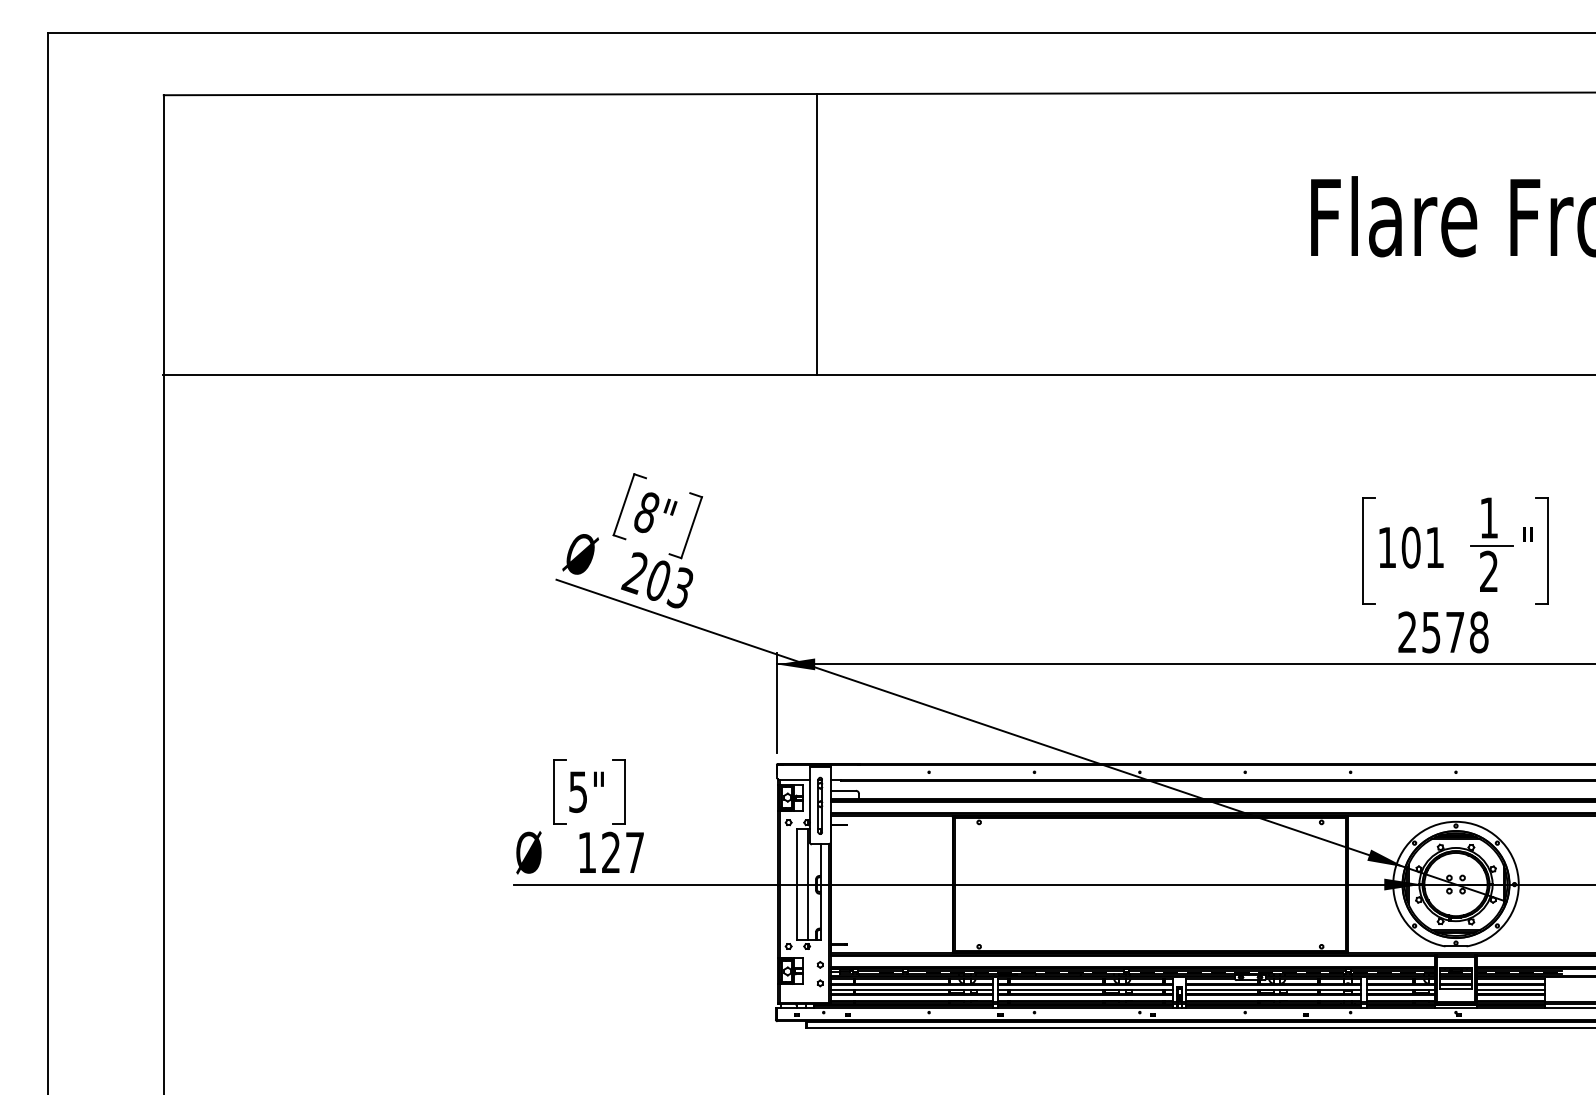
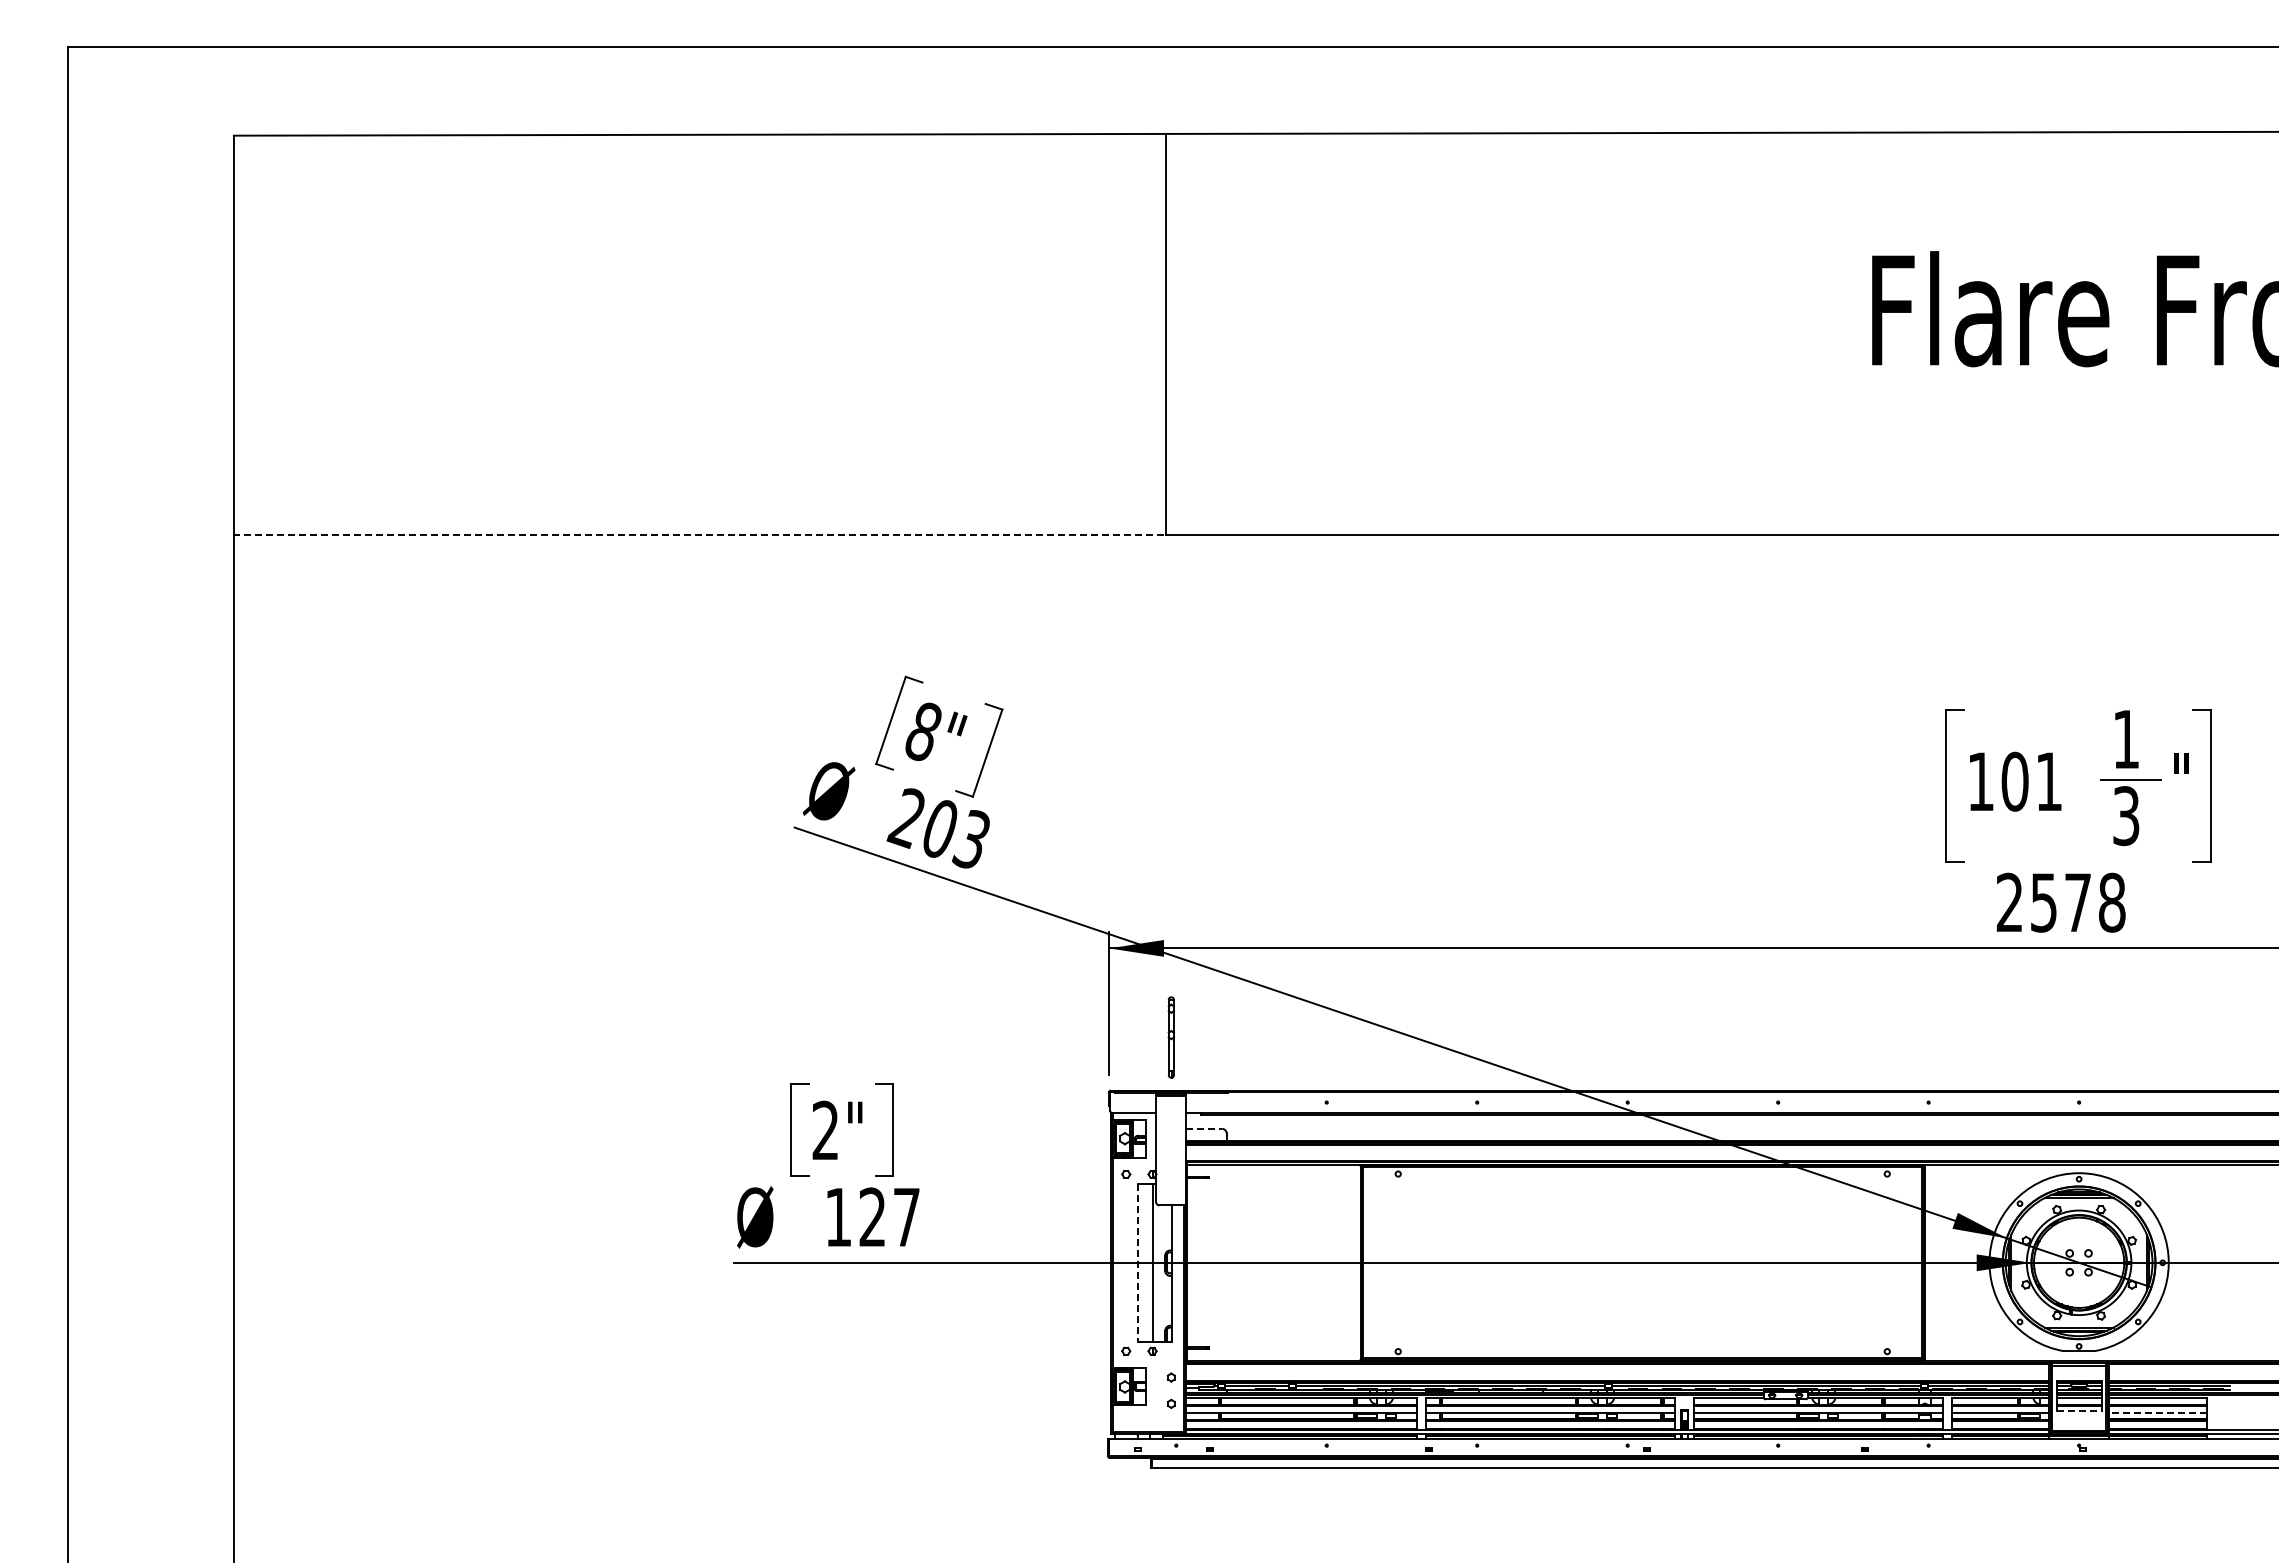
line: (489, 375) -> (699, 535), solid -> dashed
text: (1489, 572) -> (2126, 816), 2 -> 3
line: (843, 790) -> (1204, 1128), solid -> dashed
text: (578, 791) -> (825, 1130), 5" -> 2"
part: (820, 805) -> (1171, 1037), moved
line: (797, 884) -> (1138, 1262), solid -> dashed
line: (1456, 988) -> (2079, 1411), solid -> dashed
line: (1510, 990) -> (2157, 1413), solid -> dashed

